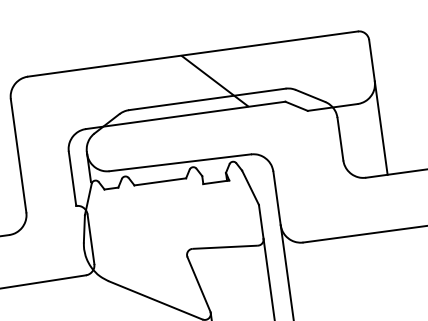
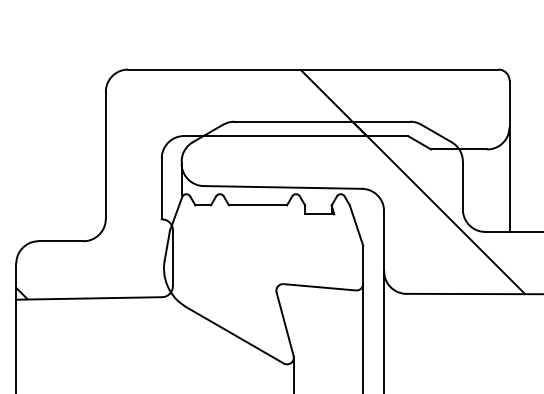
hatch: (321, 161) -> (438, 207), added

